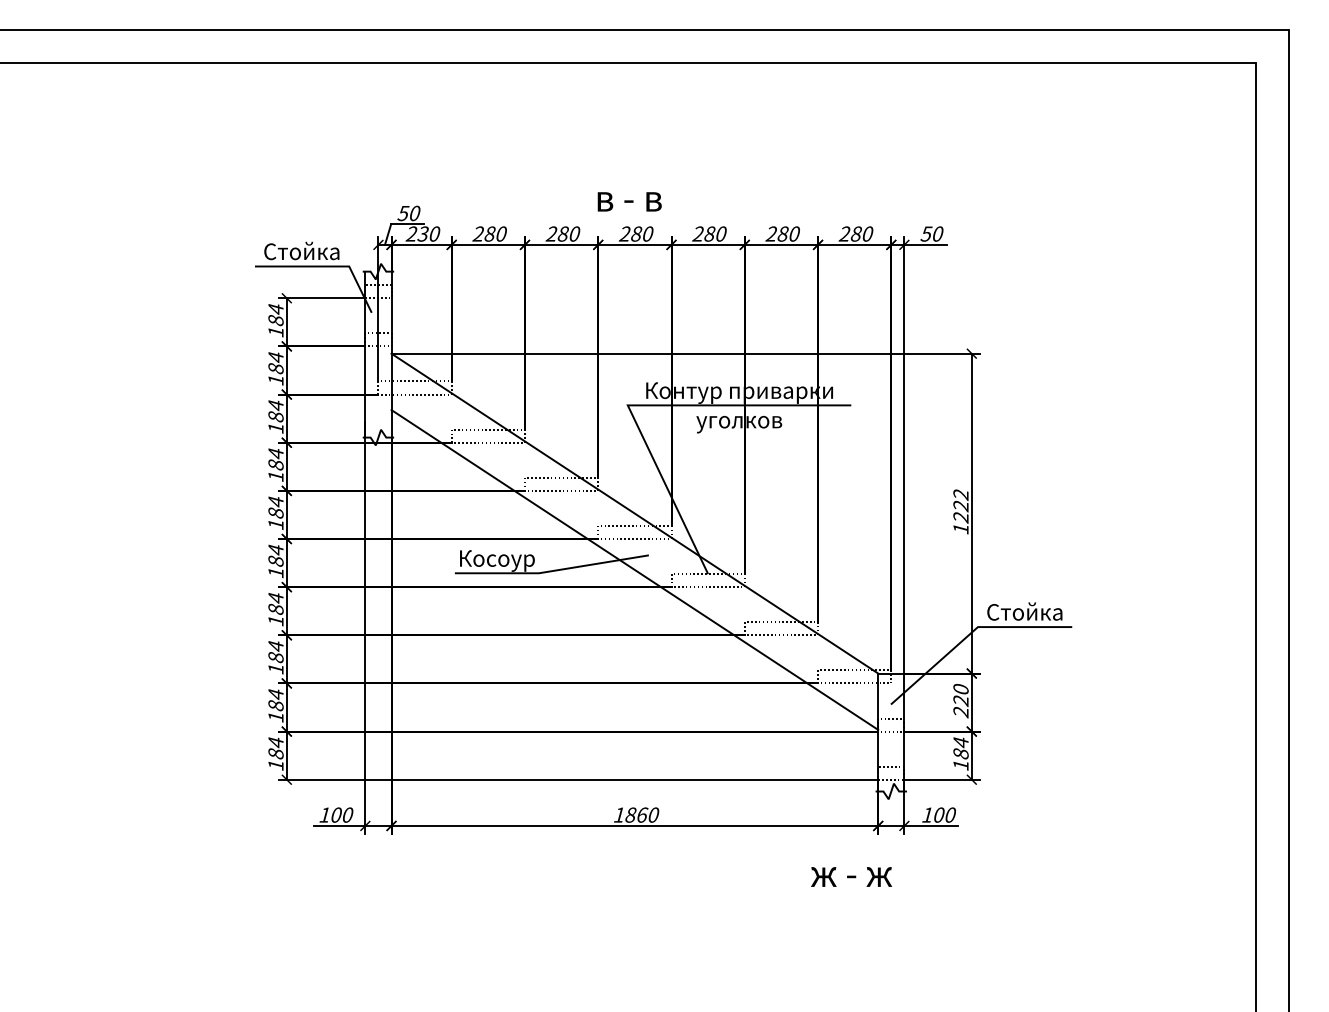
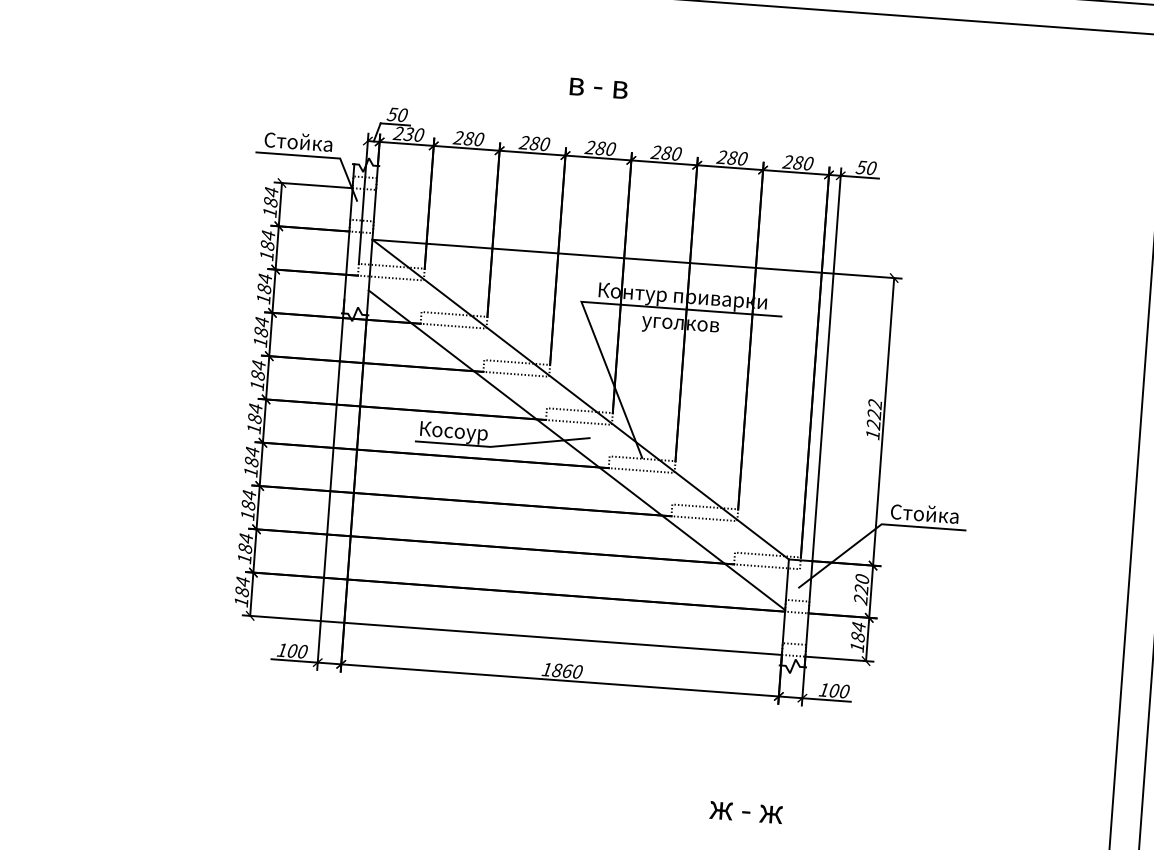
text: (629, 201) -> (598, 88), moved
text: (851, 876) -> (746, 812), moved

